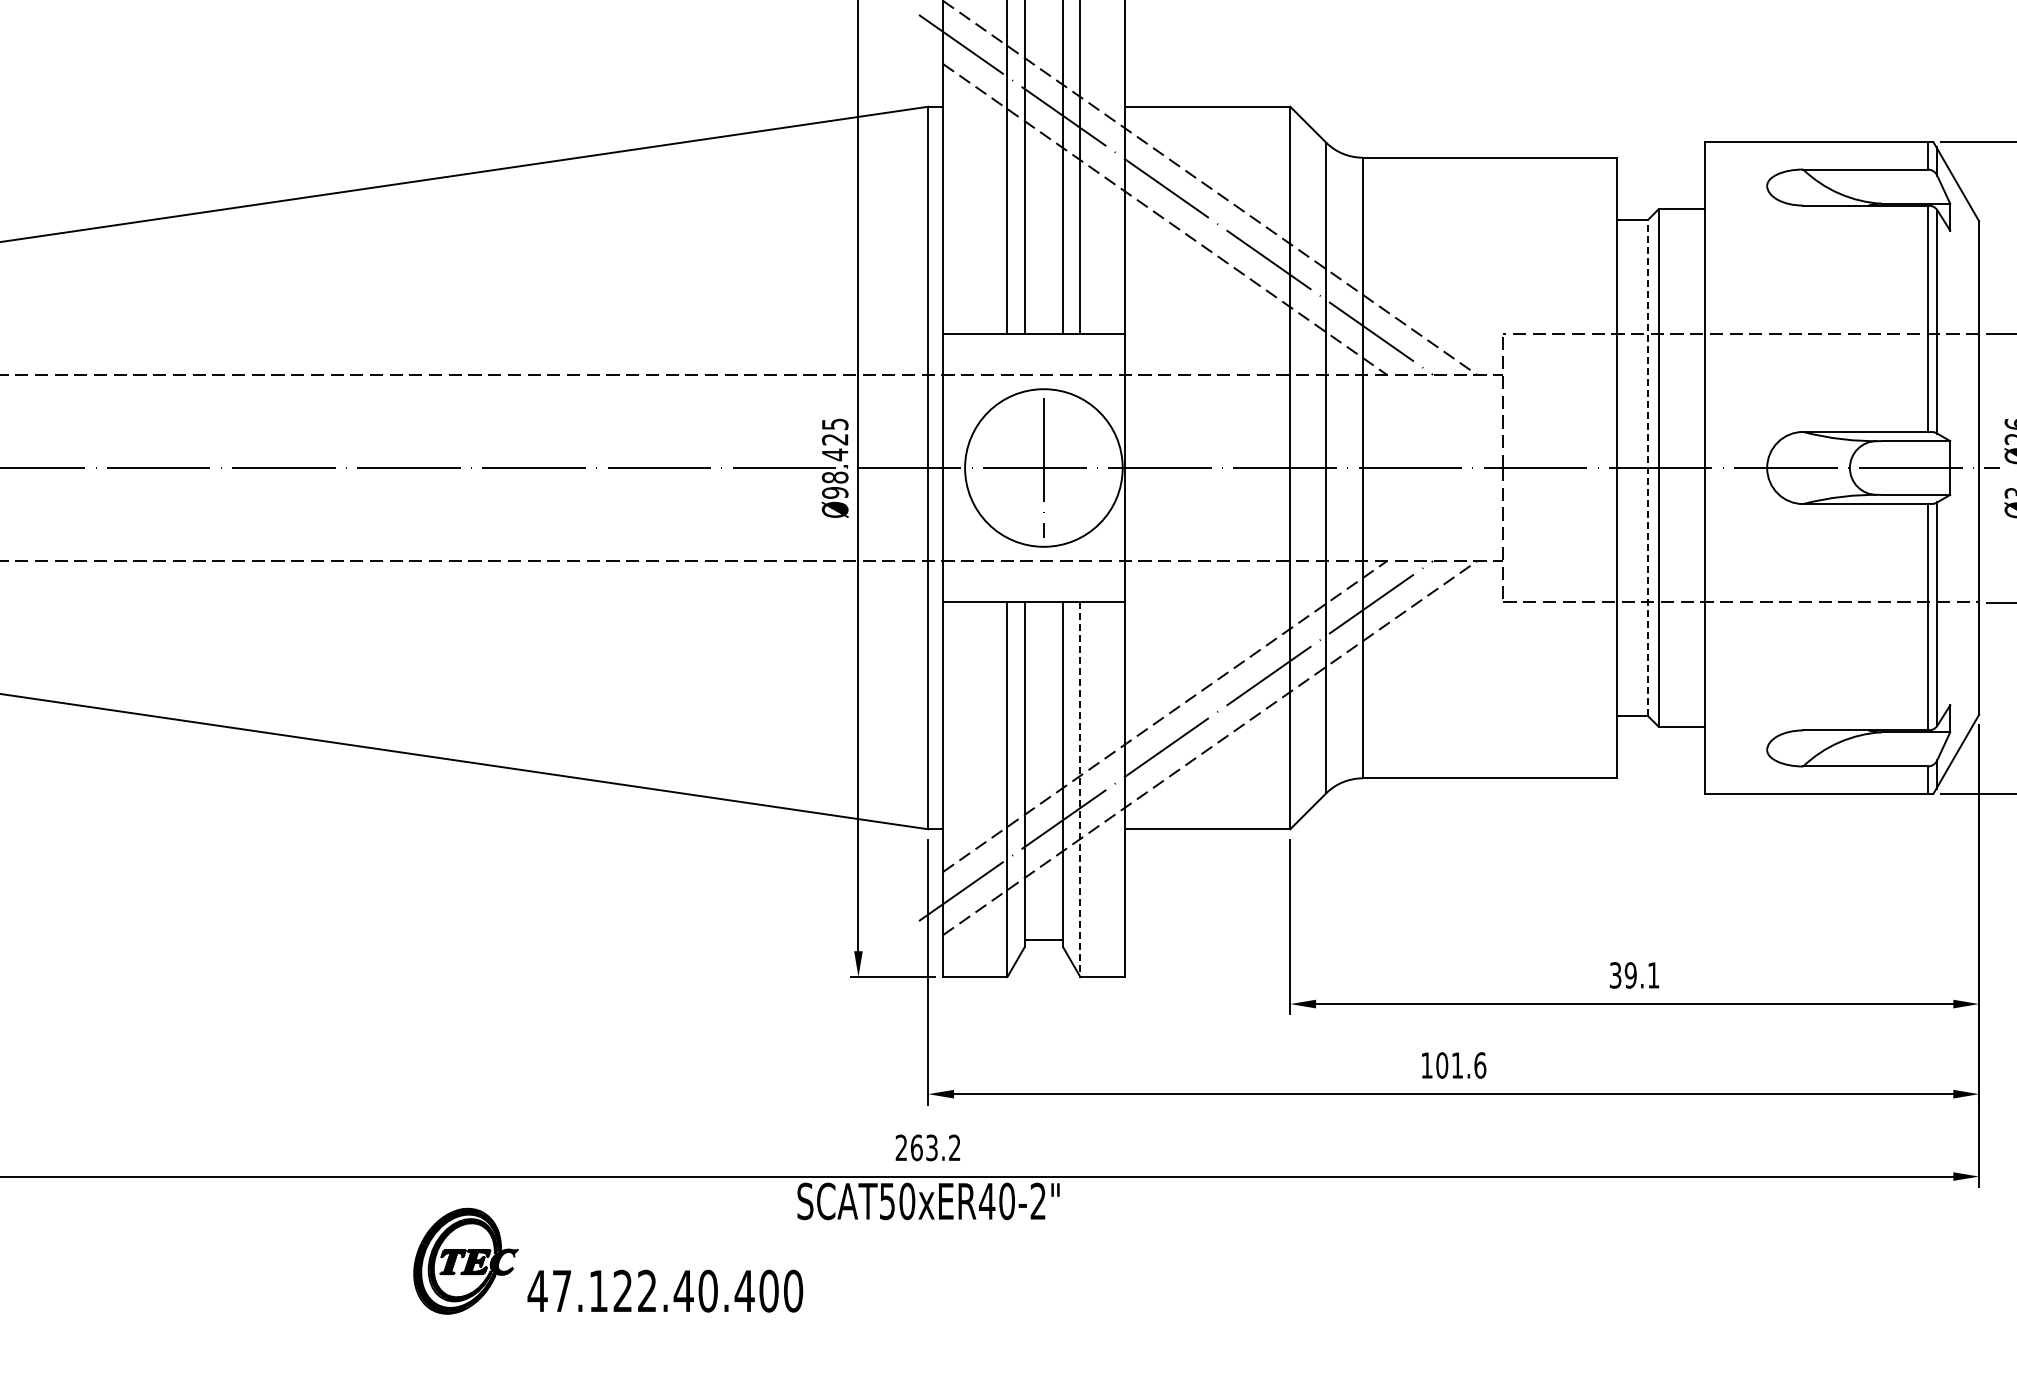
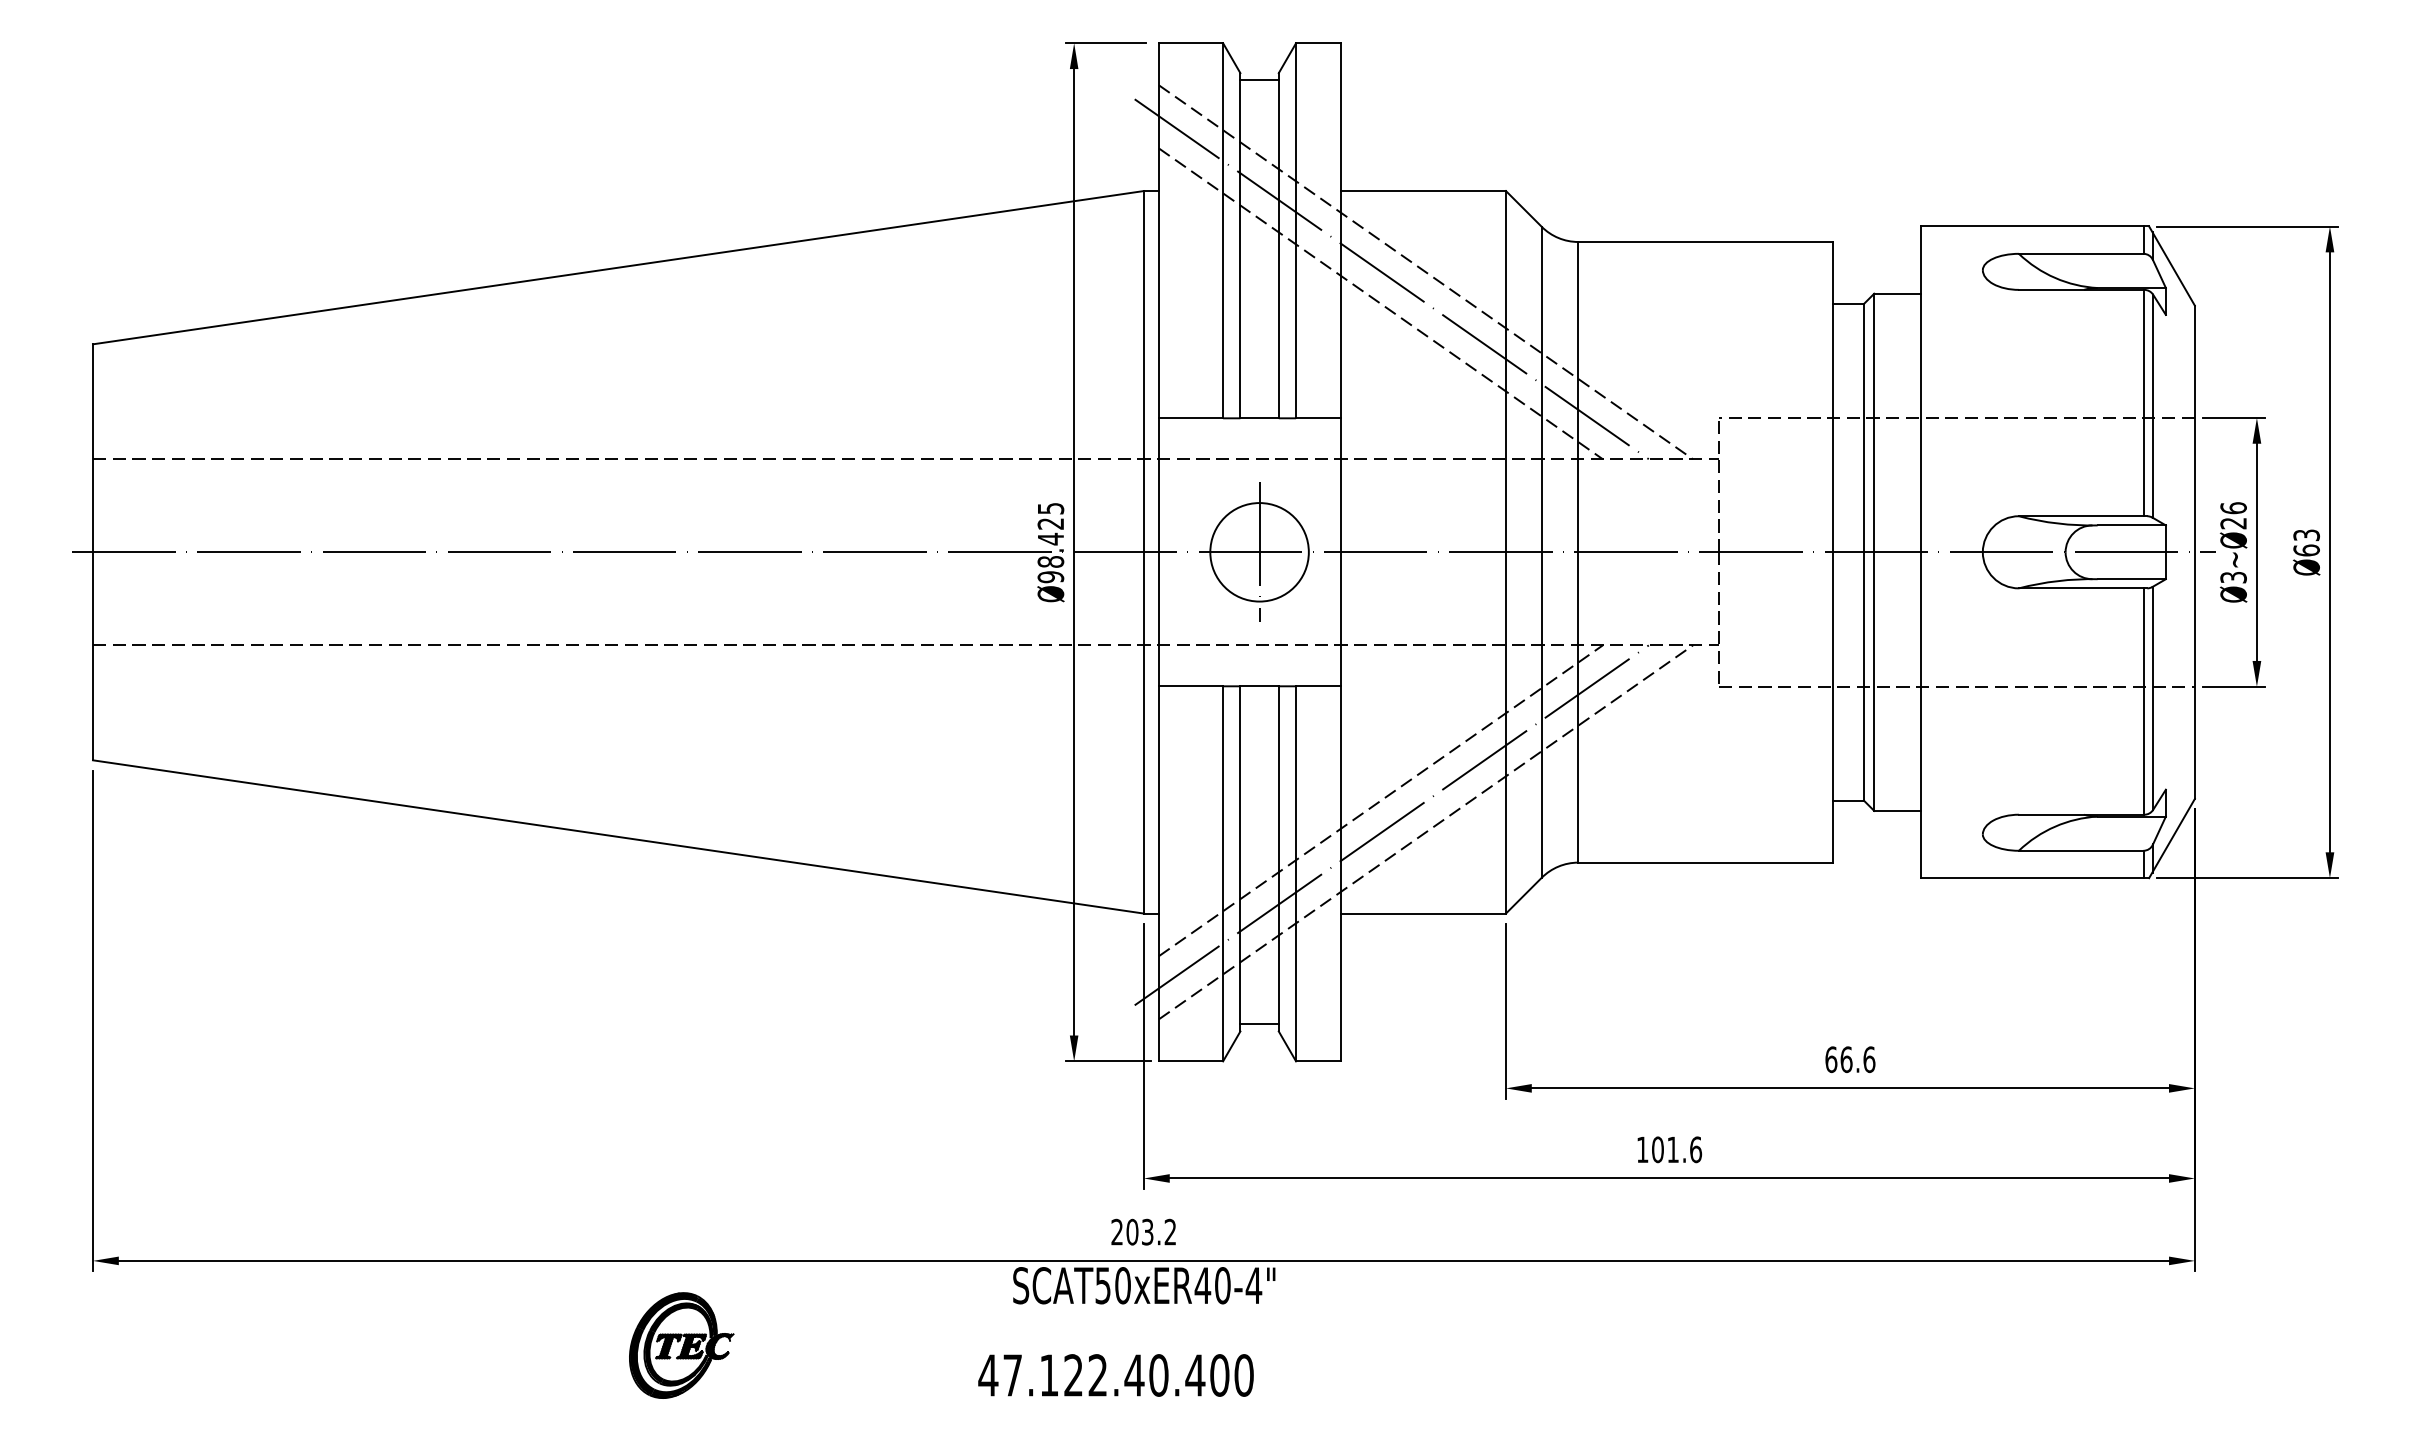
line: (1647, 467) -> (1863, 551), dashed -> solid
circle: (1043, 468) -> (1259, 552), size x0.62
line: (1080, 789) -> (1296, 873), dashed -> solid
text: (1634, 975) -> (1850, 1059), 39.1 -> 66.6
text: (916, 1147) -> (1132, 1231), 263.2 -> 203.2
text: (1037, 1201) -> (1253, 1285), SCAT50xER40-2" -> SCAT50xER40-4"
text: (664, 1291) -> (1115, 1375), moved

